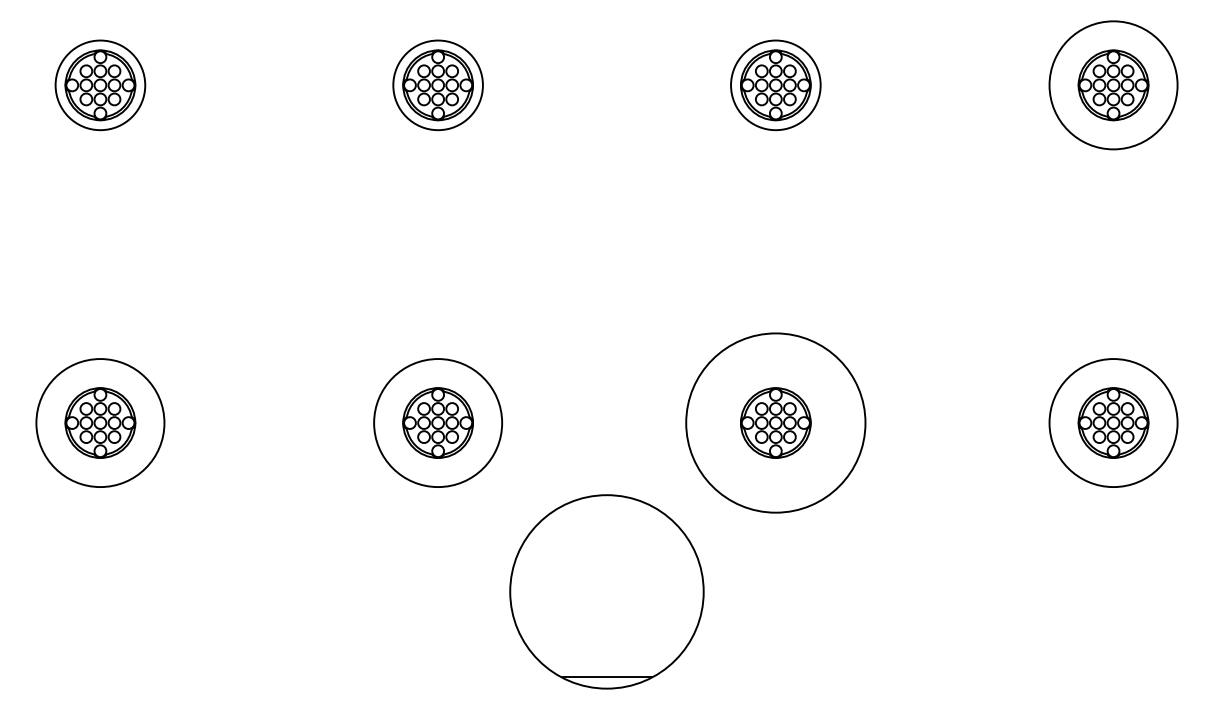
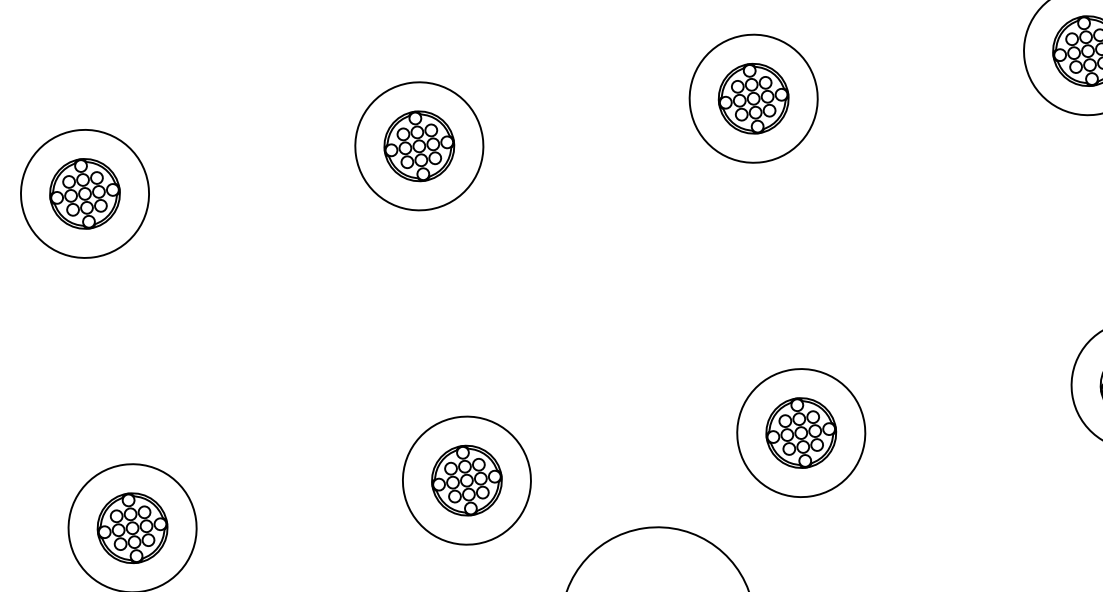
circle: (100, 85) -> (85, 194), size x1.43
circle: (438, 85) -> (419, 146), size x1.43
circle: (775, 85) -> (753, 98), size x1.43
circle: (775, 423) -> (800, 433), size x0.71

